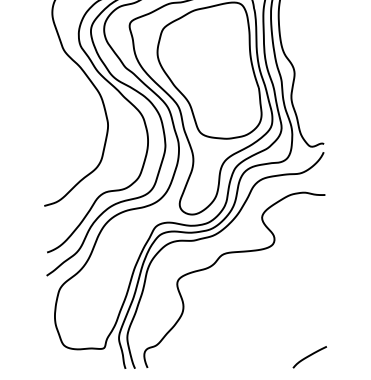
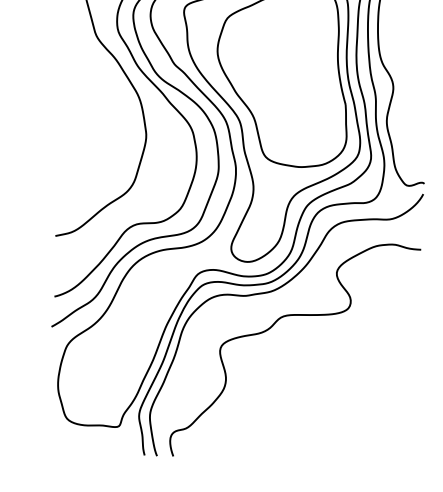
curve: (309, 356) -> (384, 457), removed

